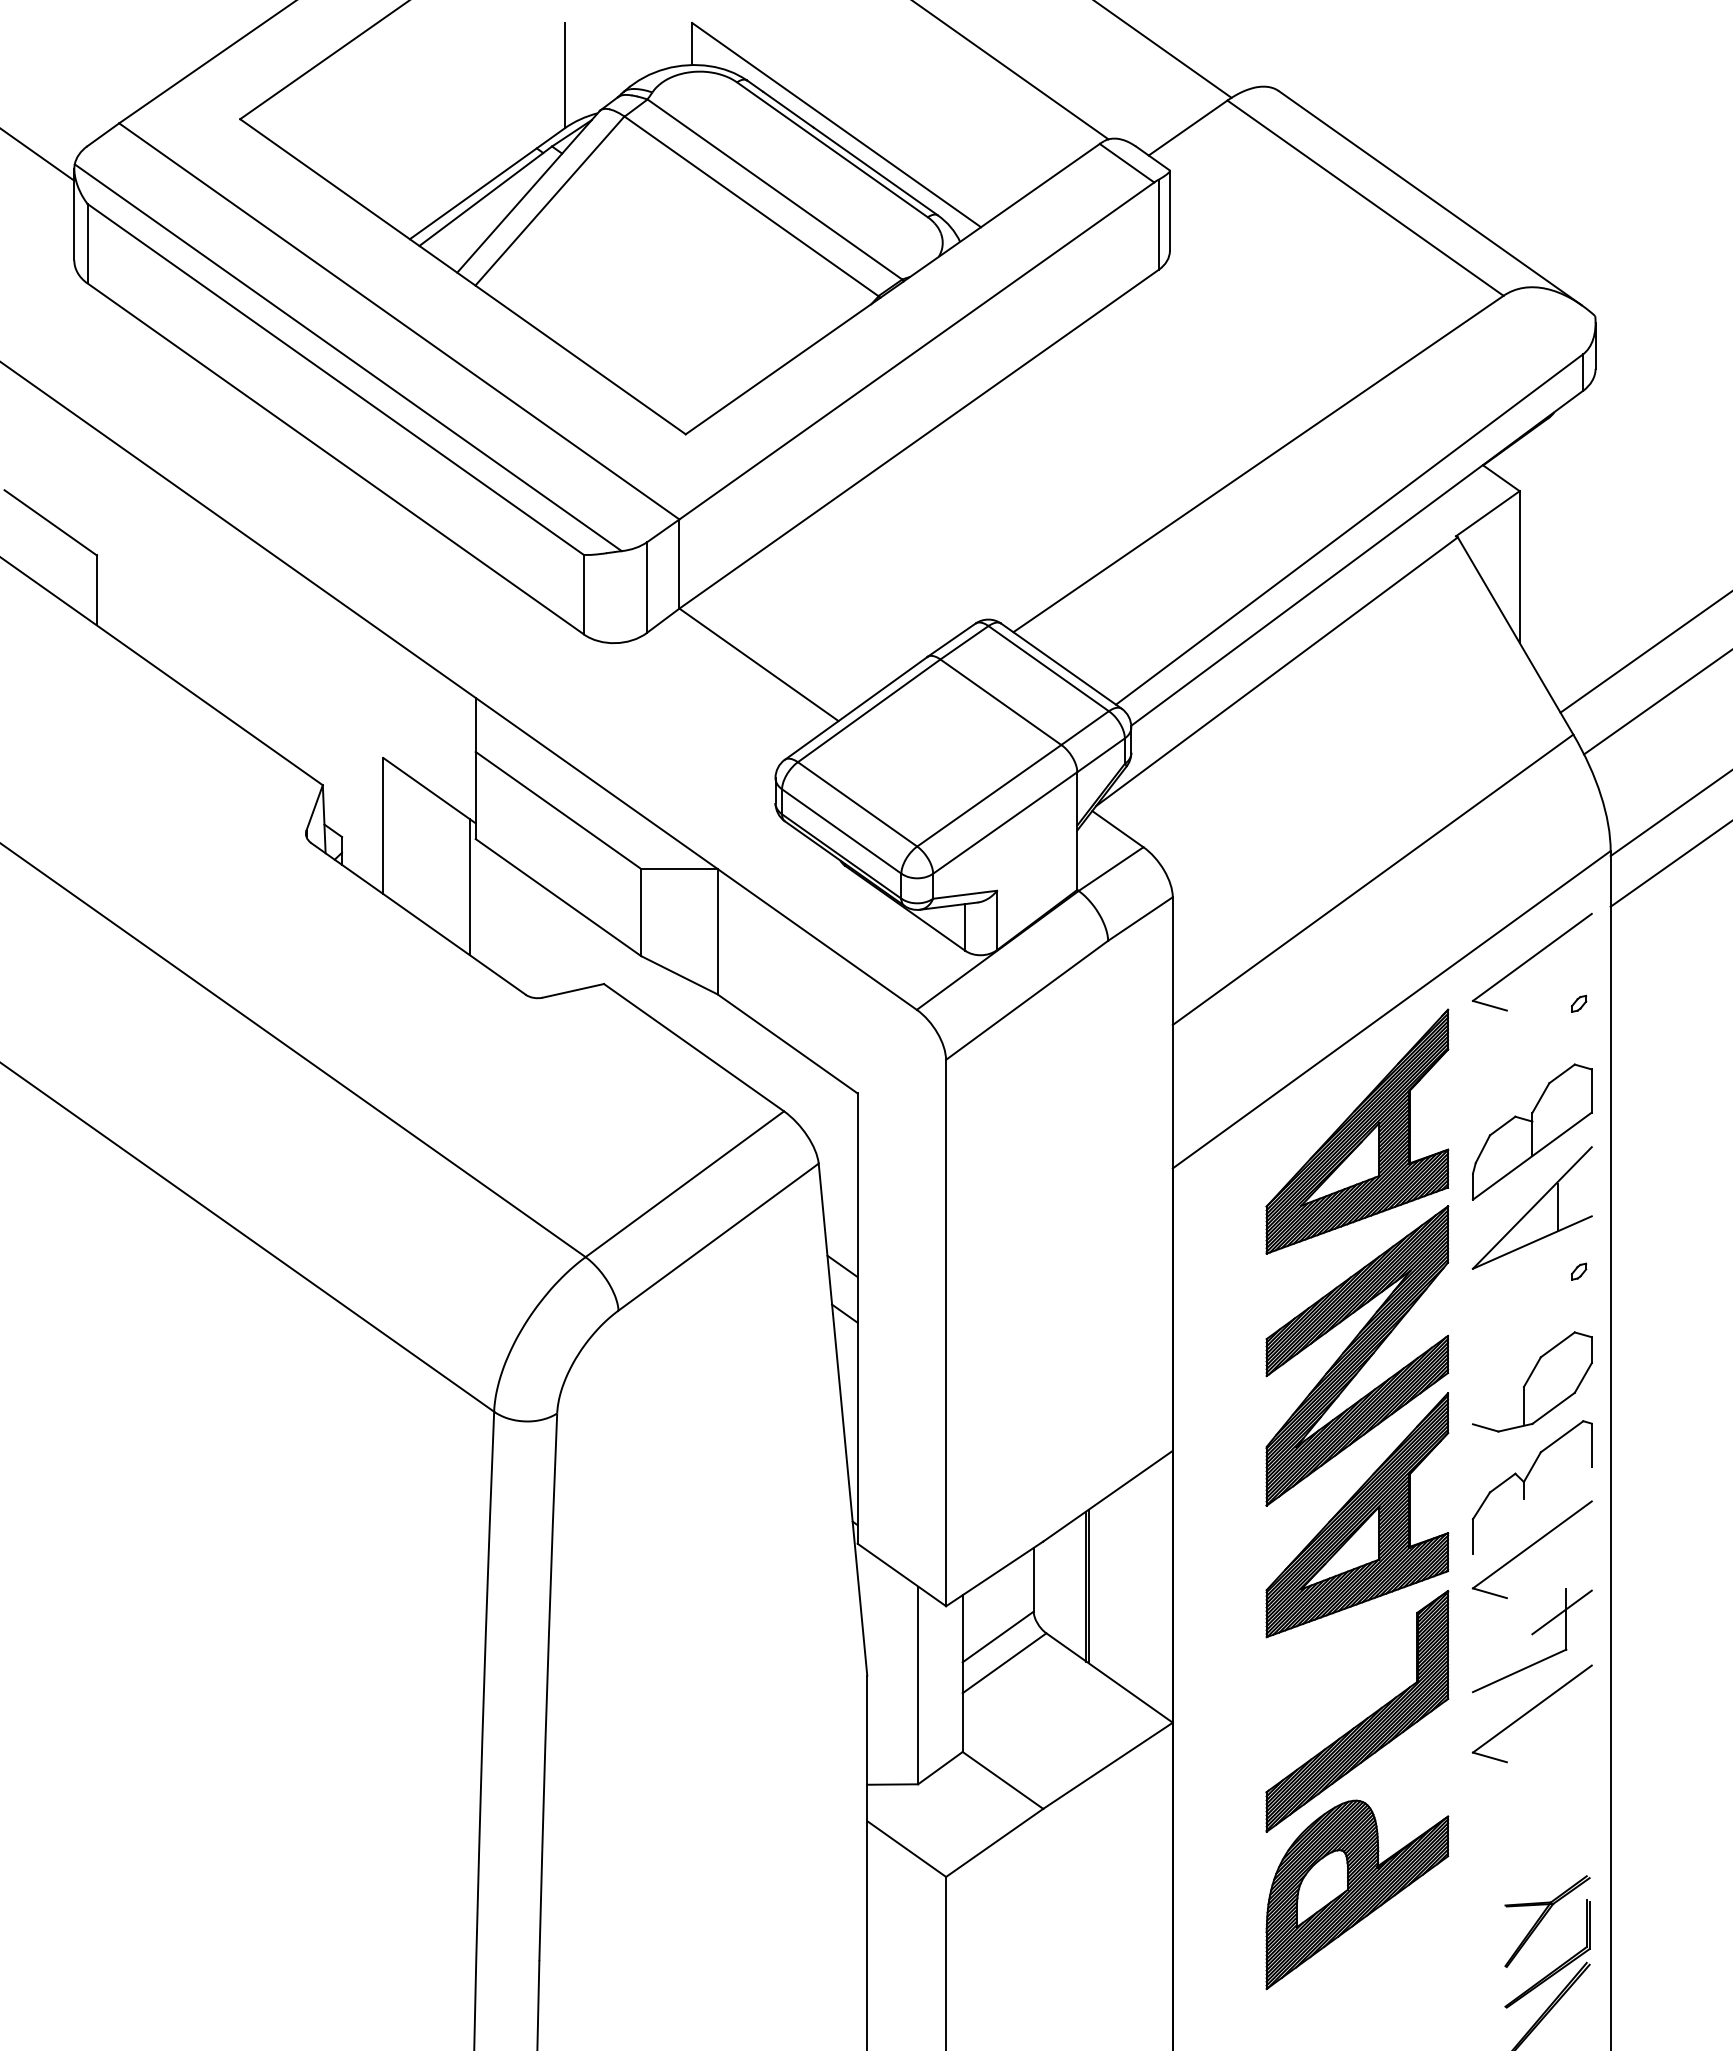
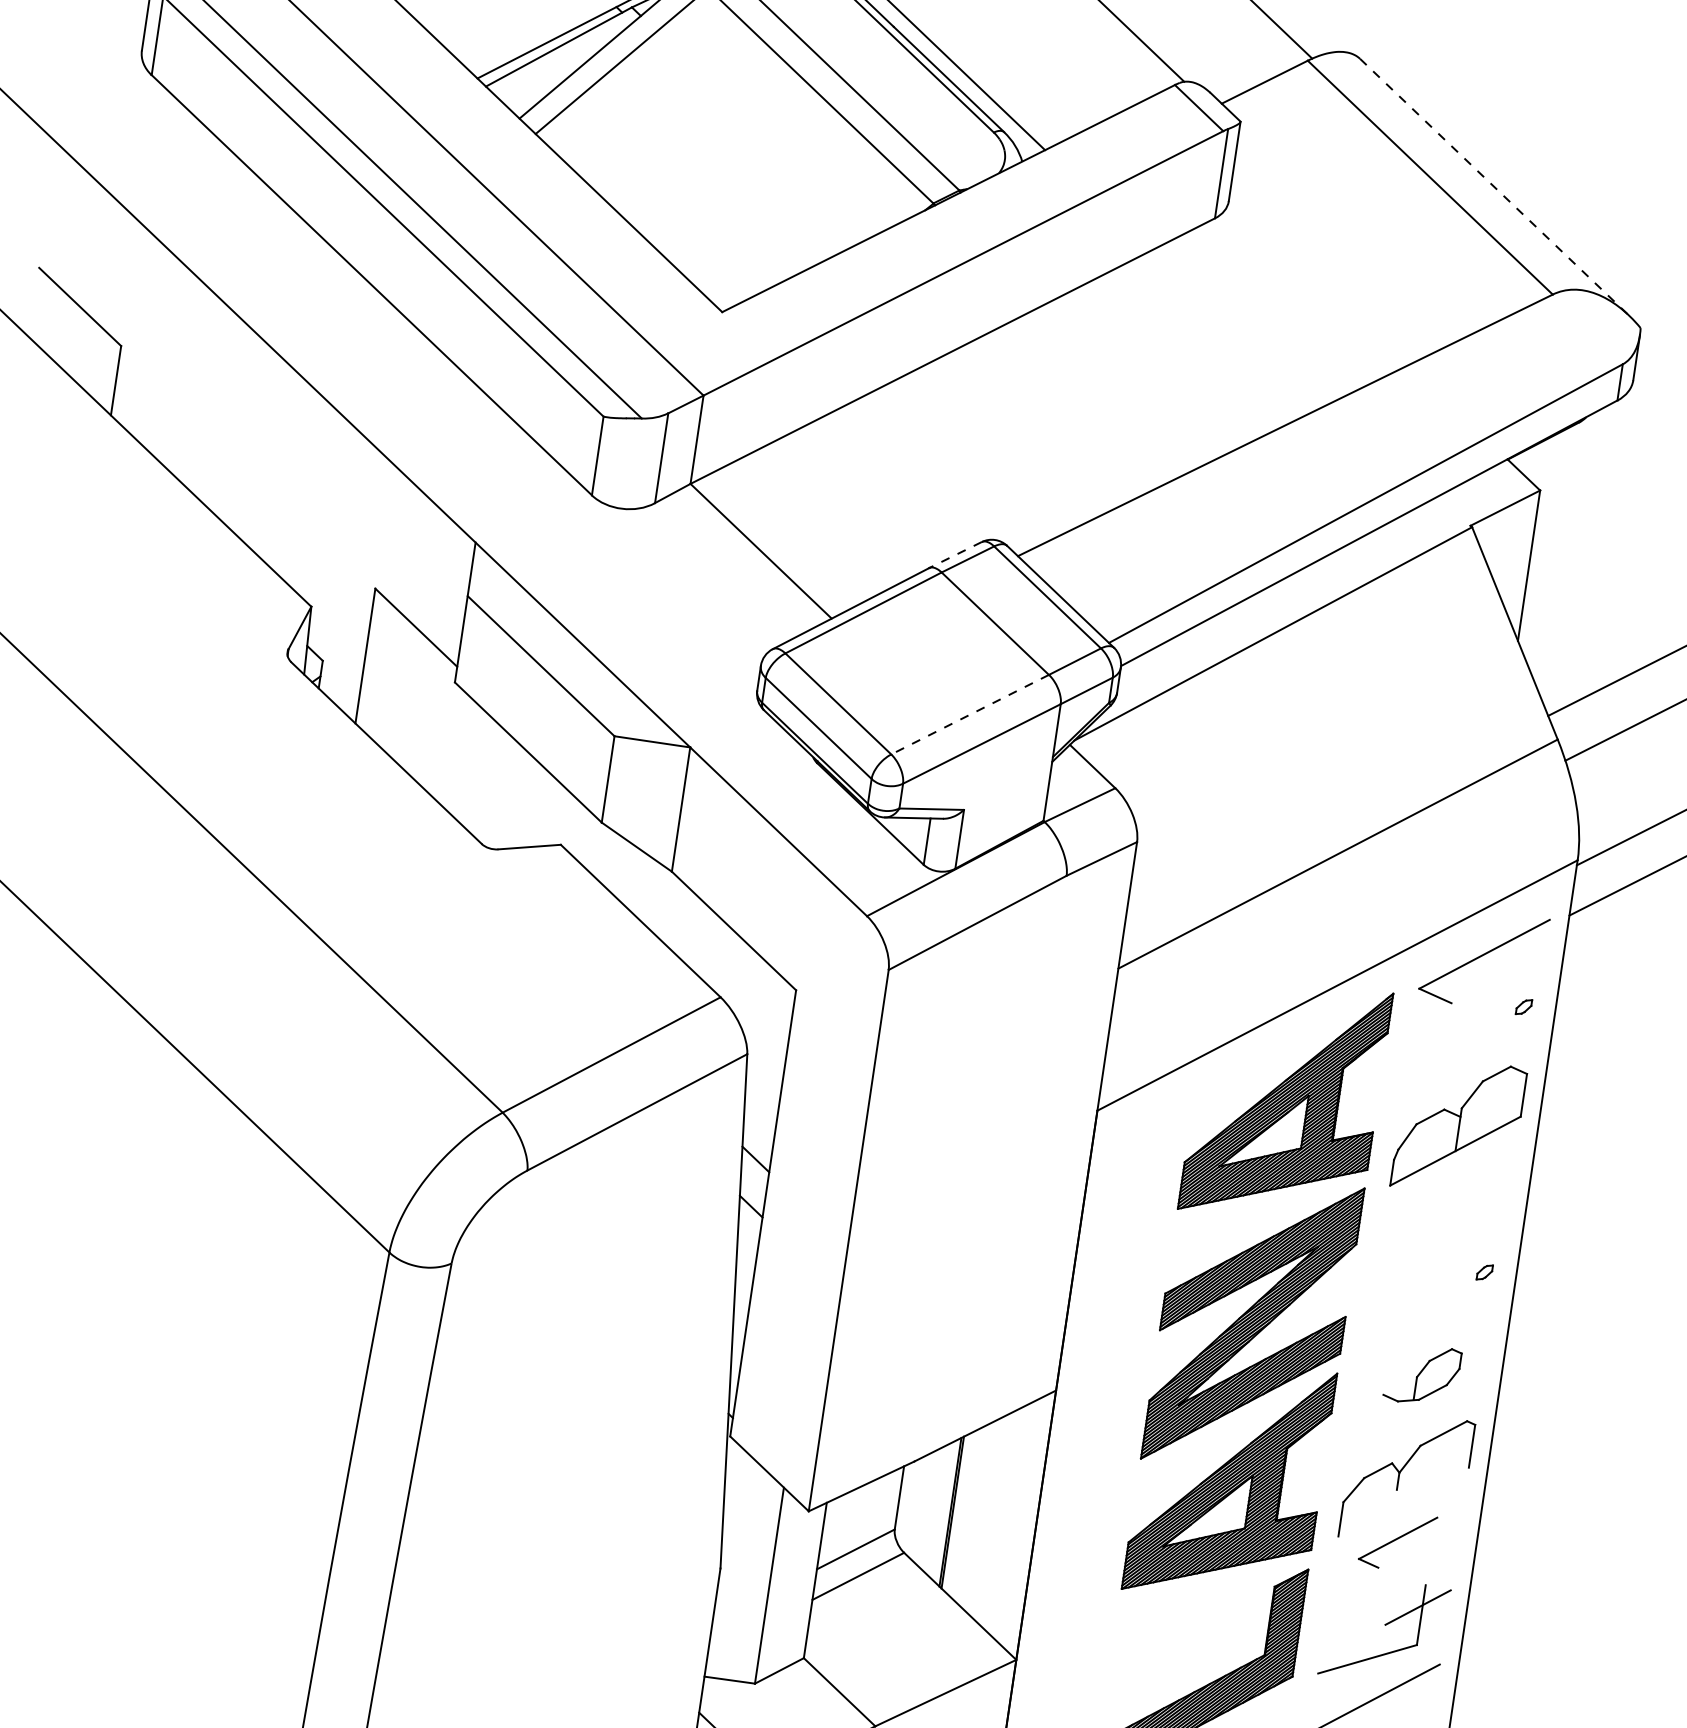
line: (1430, 198) -> (1494, 187), solid -> dashed
line: (951, 640) -> (955, 555), solid -> dashed
line: (988, 796) -> (969, 715), solid -> dashed
line: (470, 887) -> (442, 729), removed
part: (1531, 1207) -> (1447, 1201), removed
part: (1532, 1381) -> (1422, 1374), size x0.6
part: (1531, 1549) -> (1397, 1540), size x0.6

